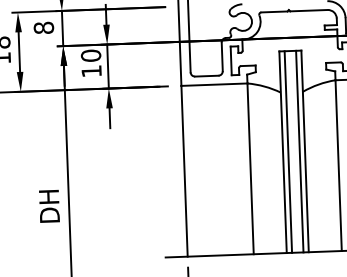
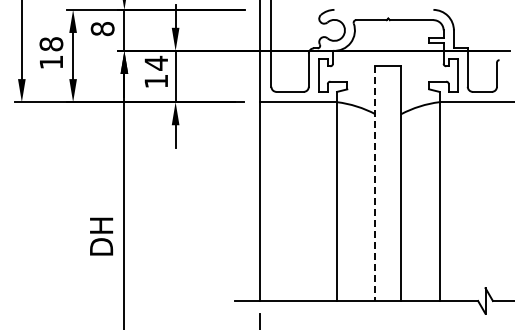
text: (91, 55) -> (156, 62), 10 -> 14
line: (288, 151) -> (381, 183), removed
line: (299, 151) -> (394, 183), removed
line: (283, 152) -> (375, 184), solid -> dashed

